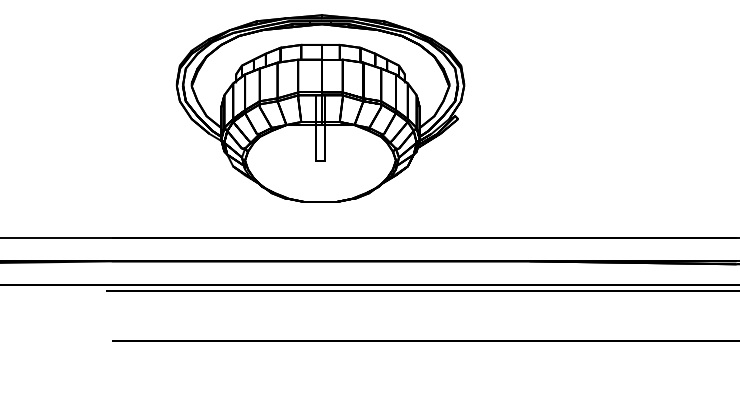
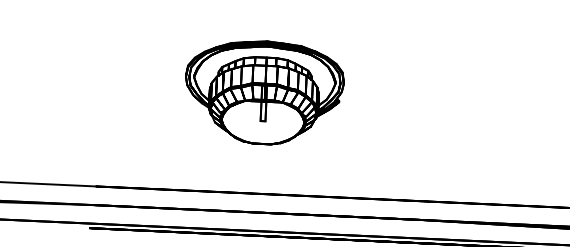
part: (320, 108) -> (264, 92), size x0.7

